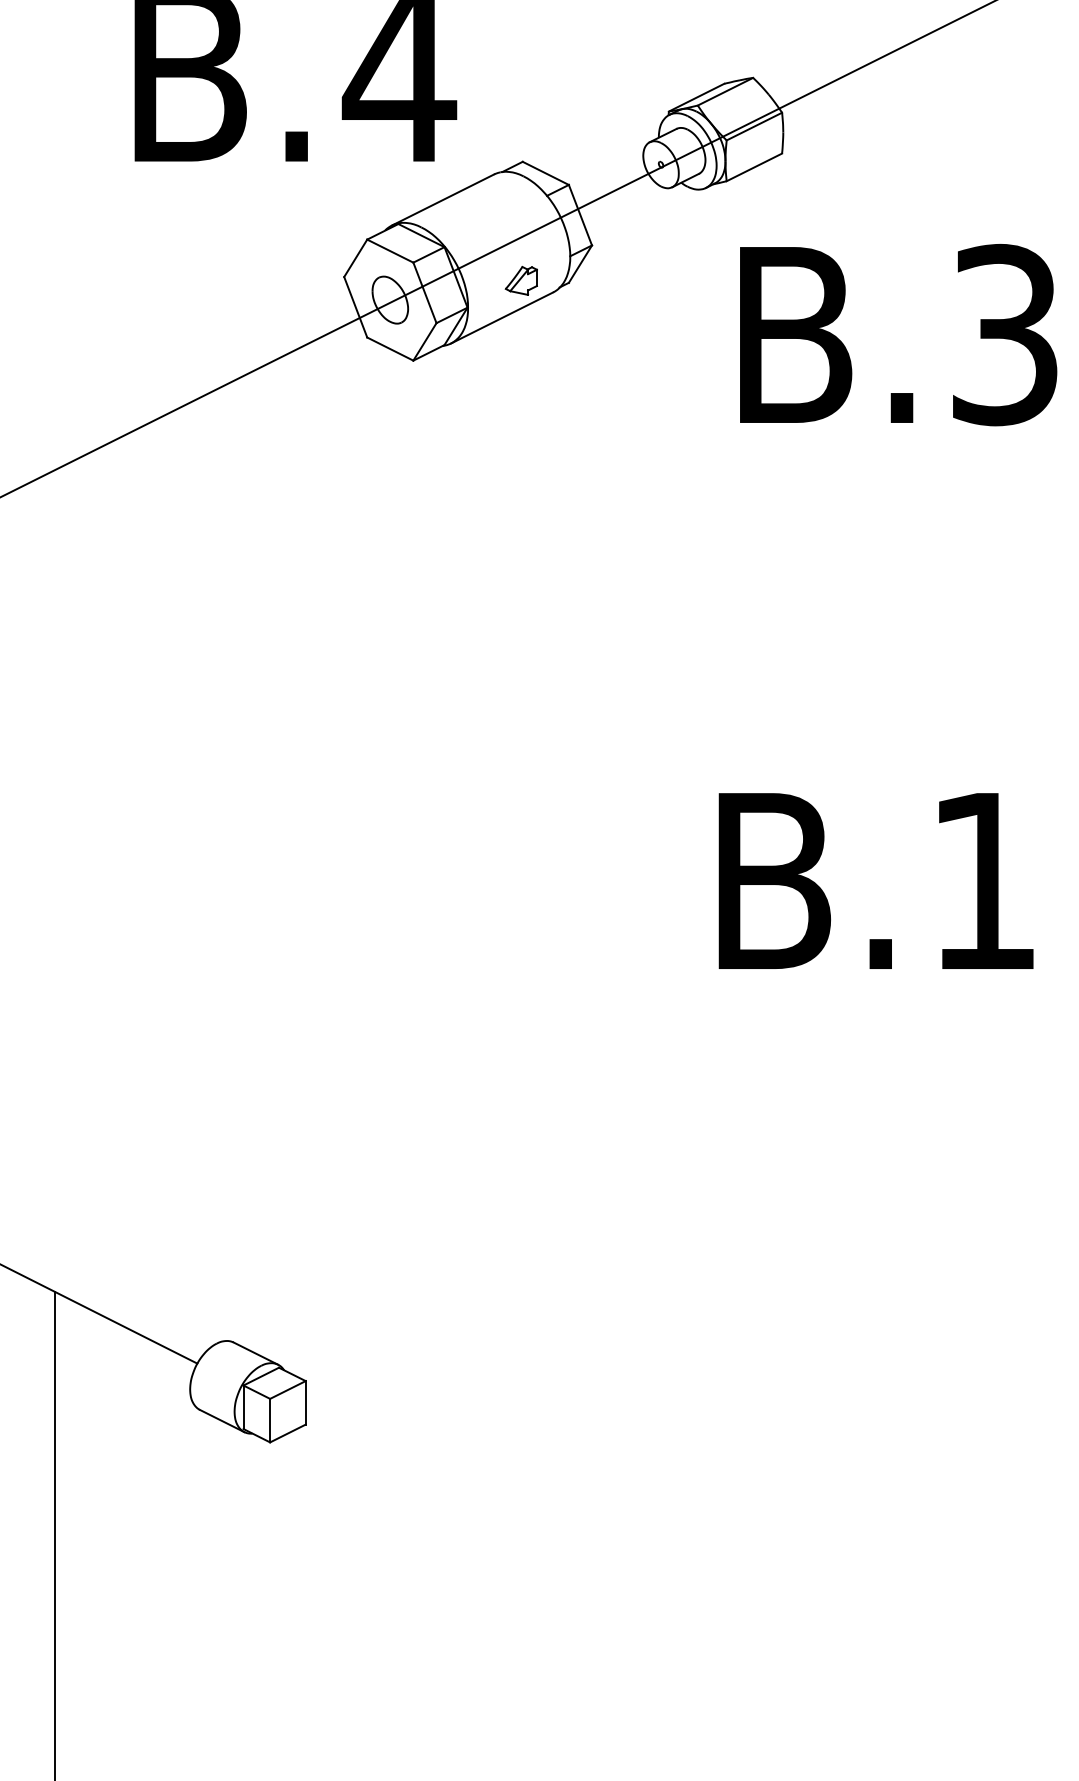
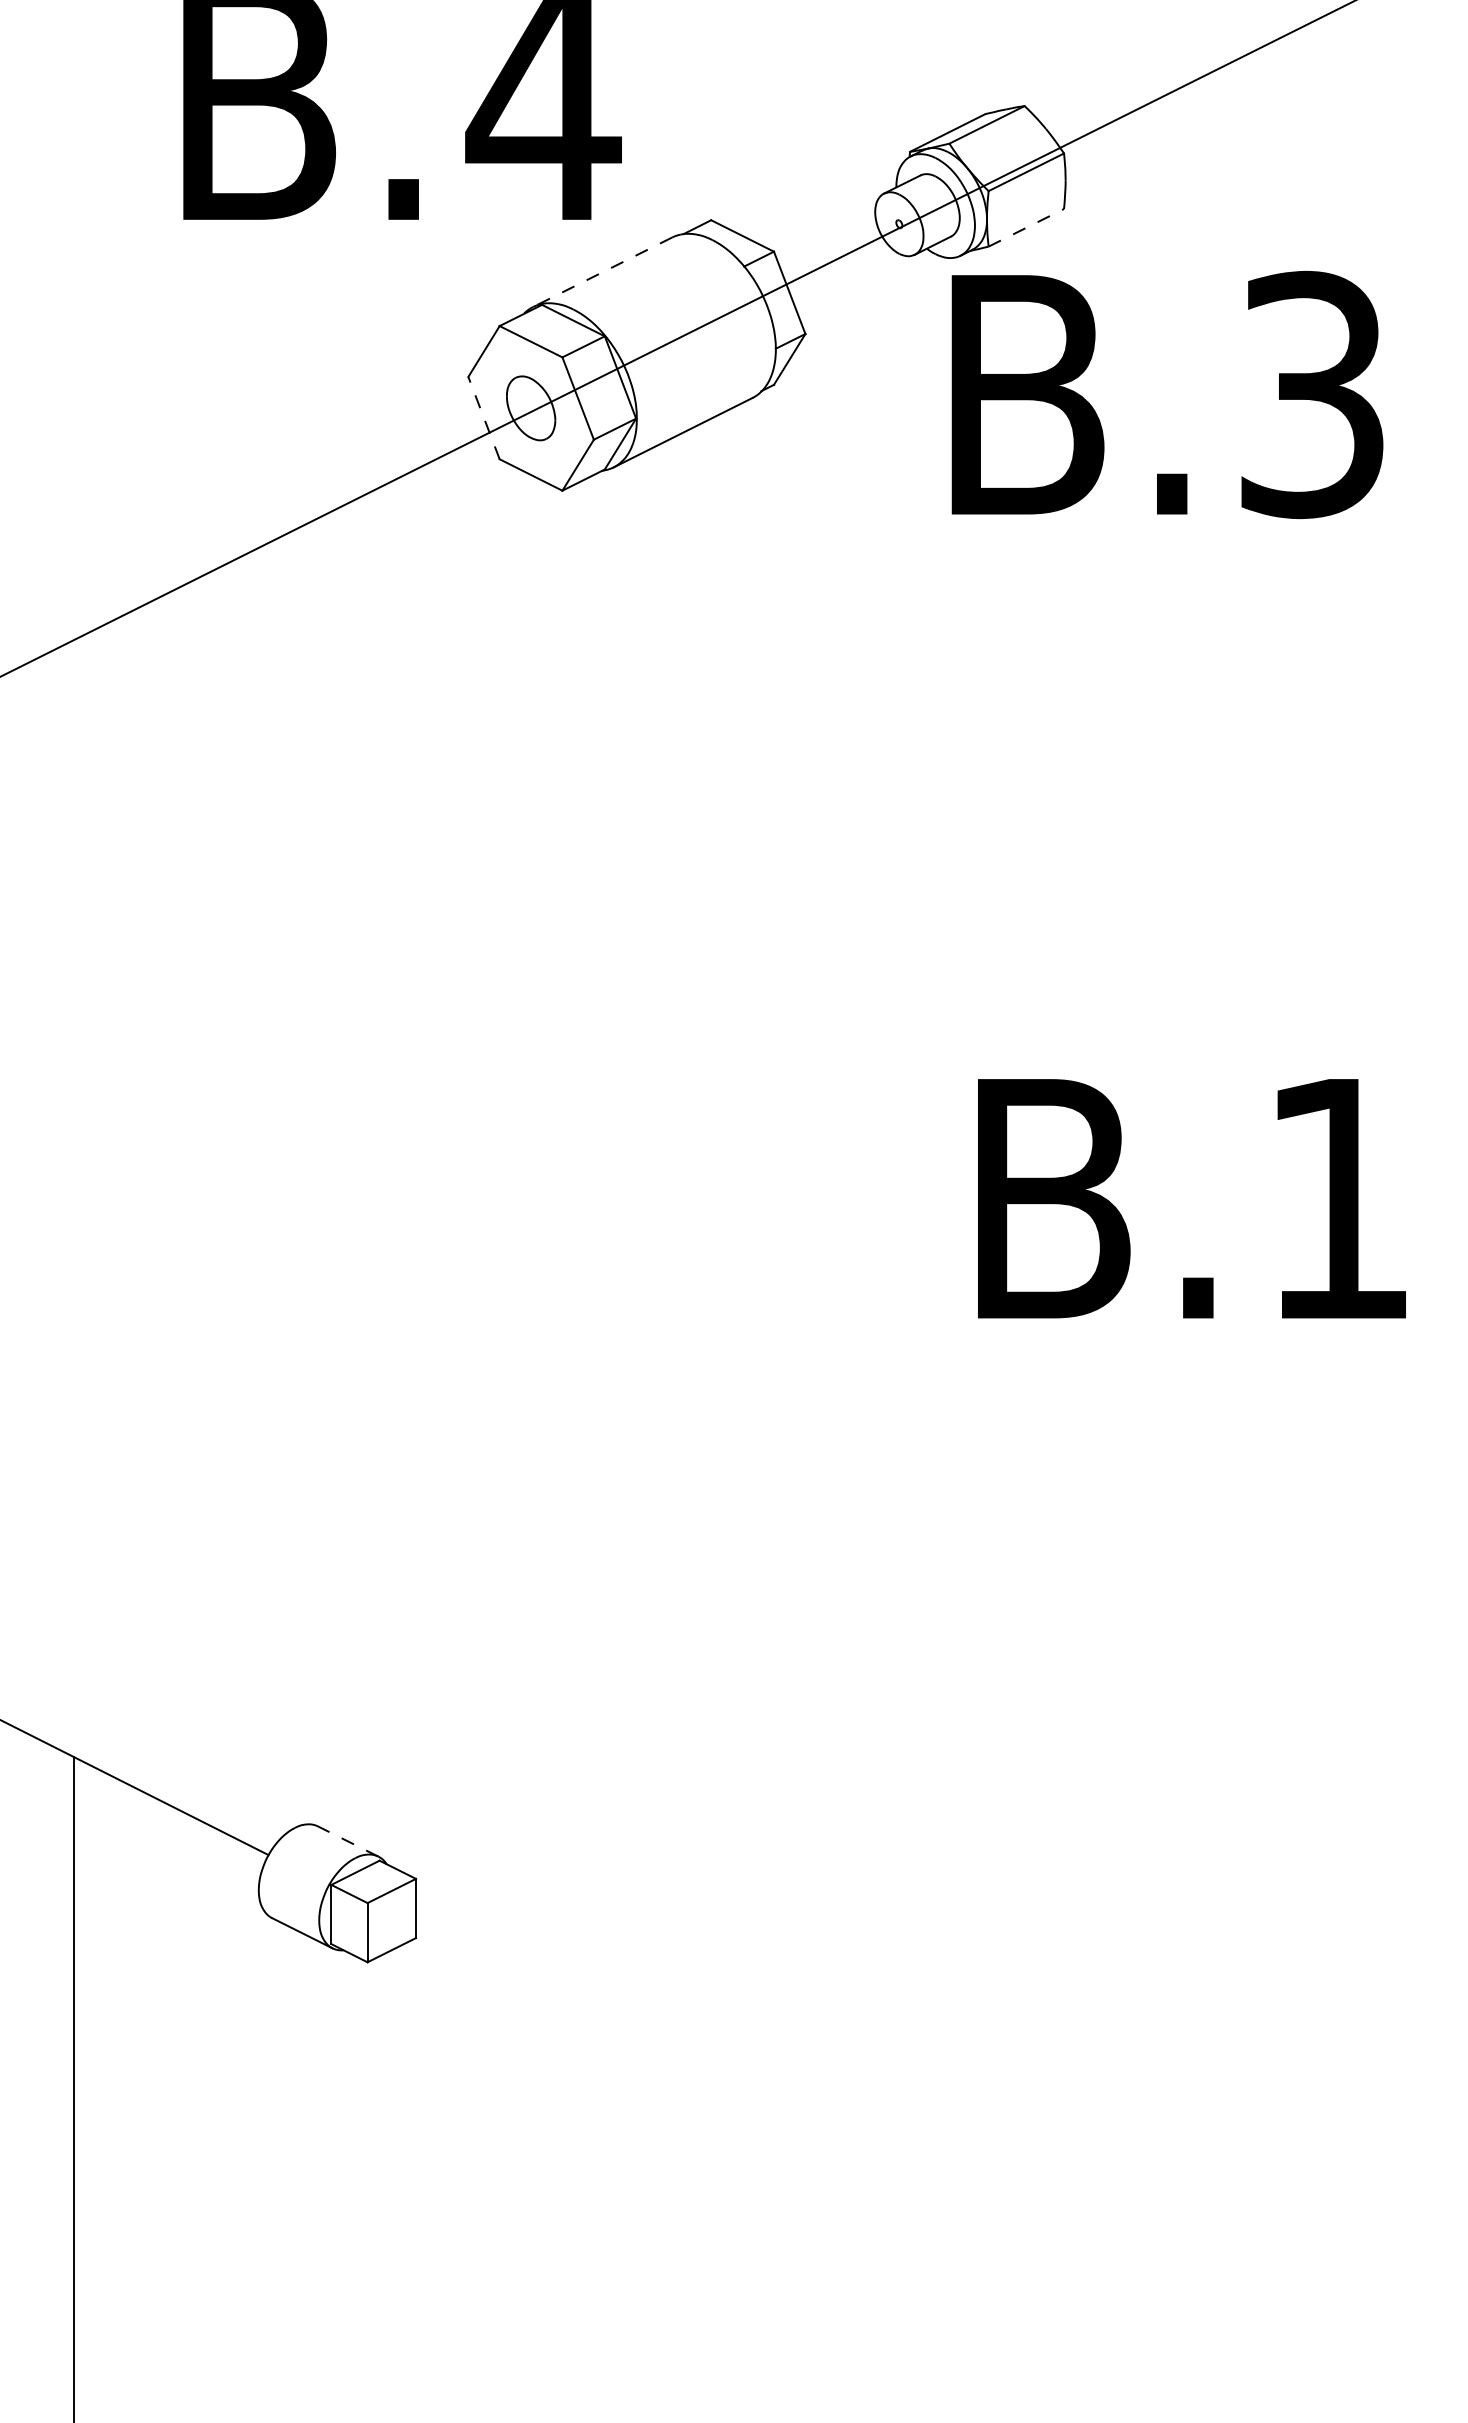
line: (754, 167) -> (1026, 227), solid -> dashed
line: (442, 200) -> (602, 272), solid -> dashed
part: (521, 281) -> (709, 382), removed
line: (355, 306) -> (483, 417), solid -> dashed
text: (898, 334) -> (1167, 394), moved
line: (256, 1353) -> (348, 1841), solid -> dashed

